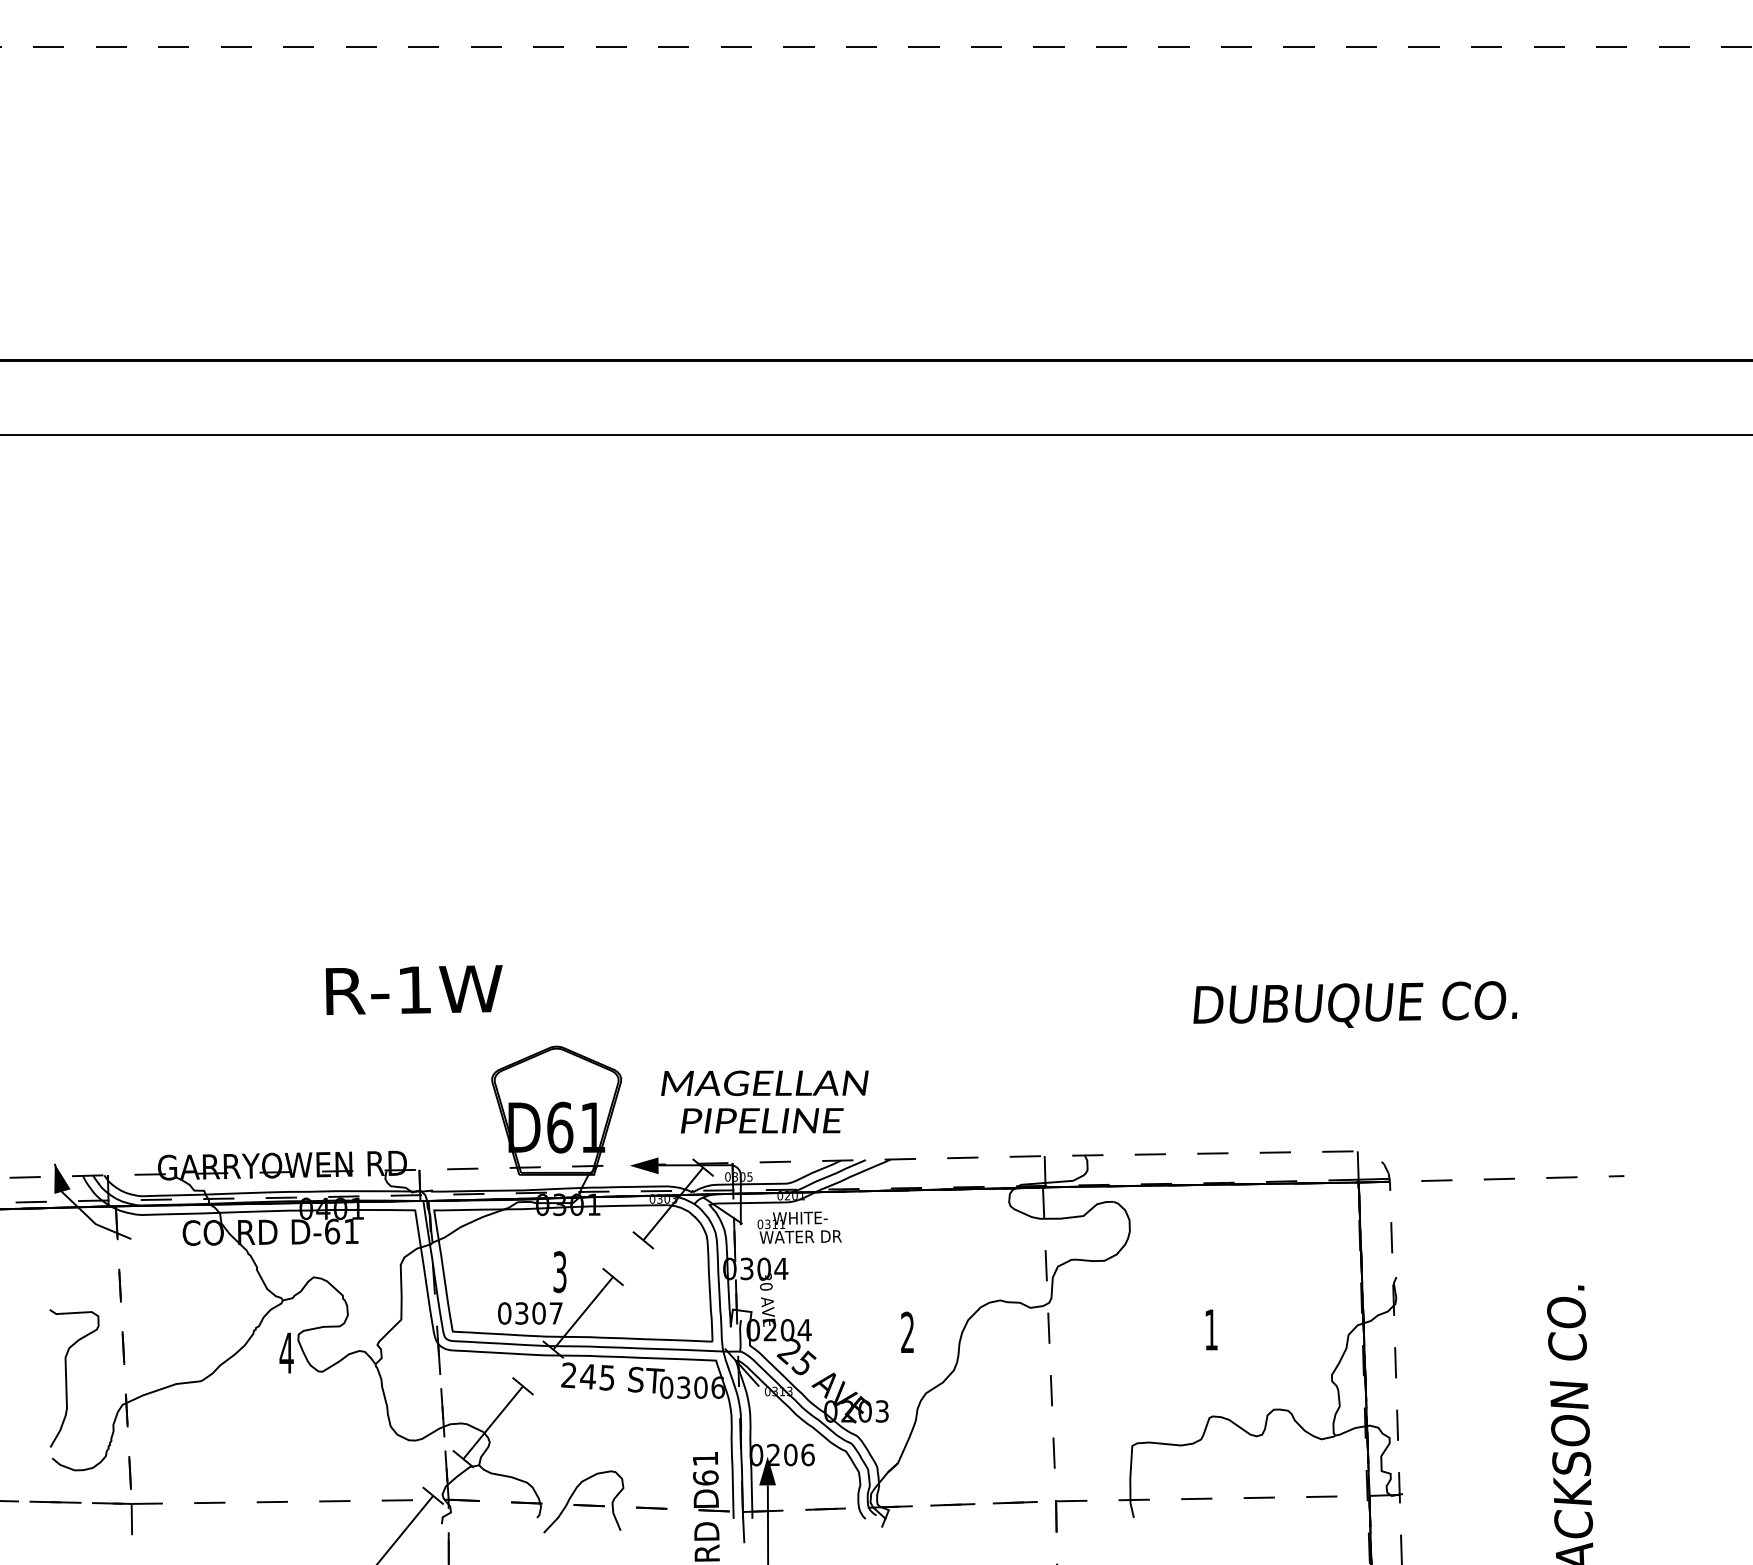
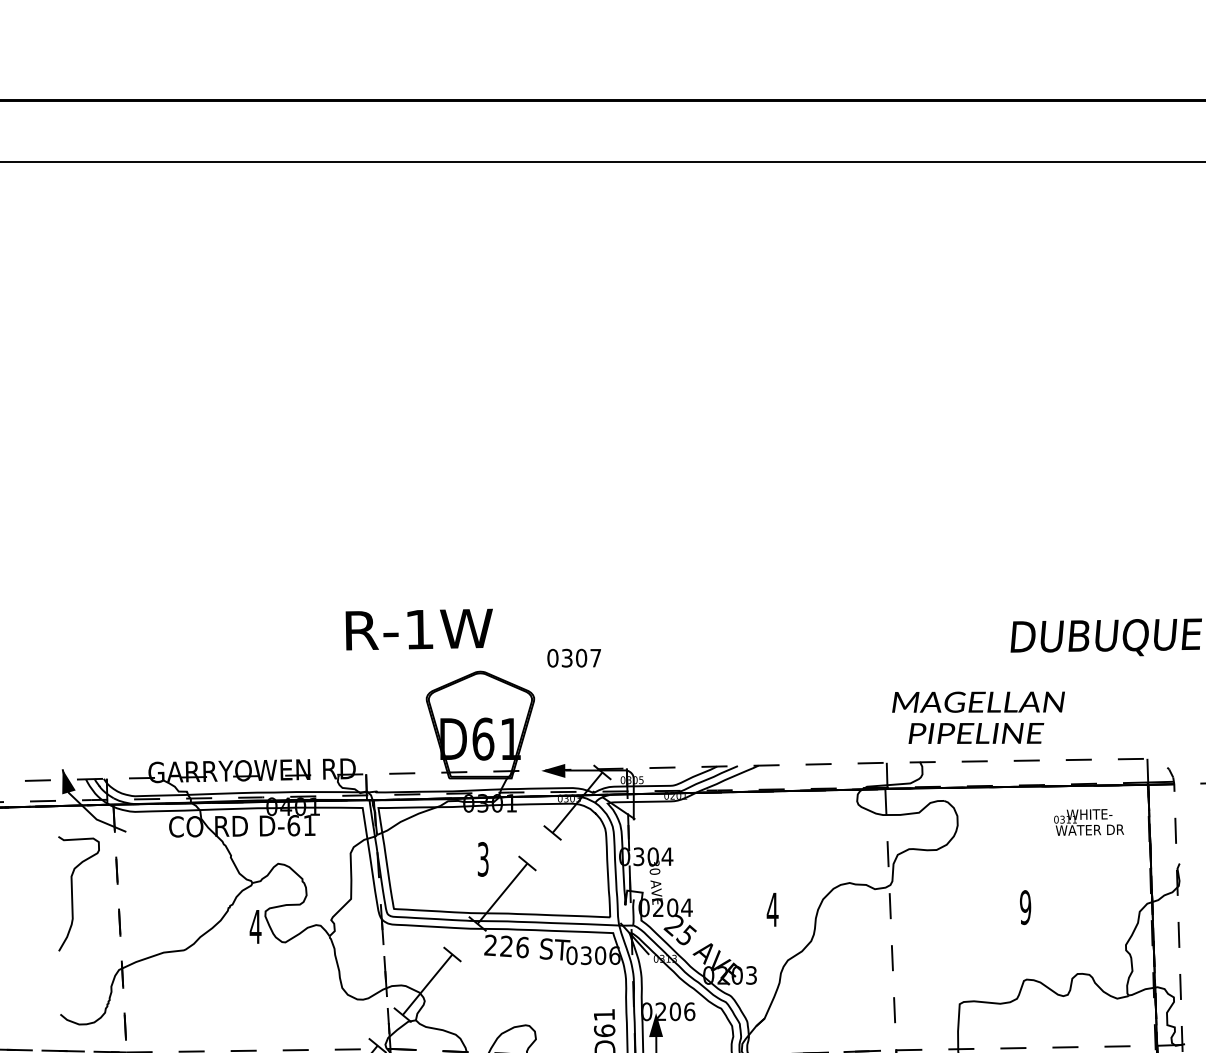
text: (413, 989) -> (418, 629), moved
text: (764, 1101) -> (978, 717), moved
text: (799, 1227) -> (1088, 822), moved
text: (530, 1313) -> (574, 658), moved
text: (1211, 1329) -> (1025, 907), 1 -> 9
text: (907, 1331) -> (772, 908), 2 -> 4
text: (596, 1376) -> (513, 946), 245 -> 226
curve: (67, 1379) -> (73, 894), moved

